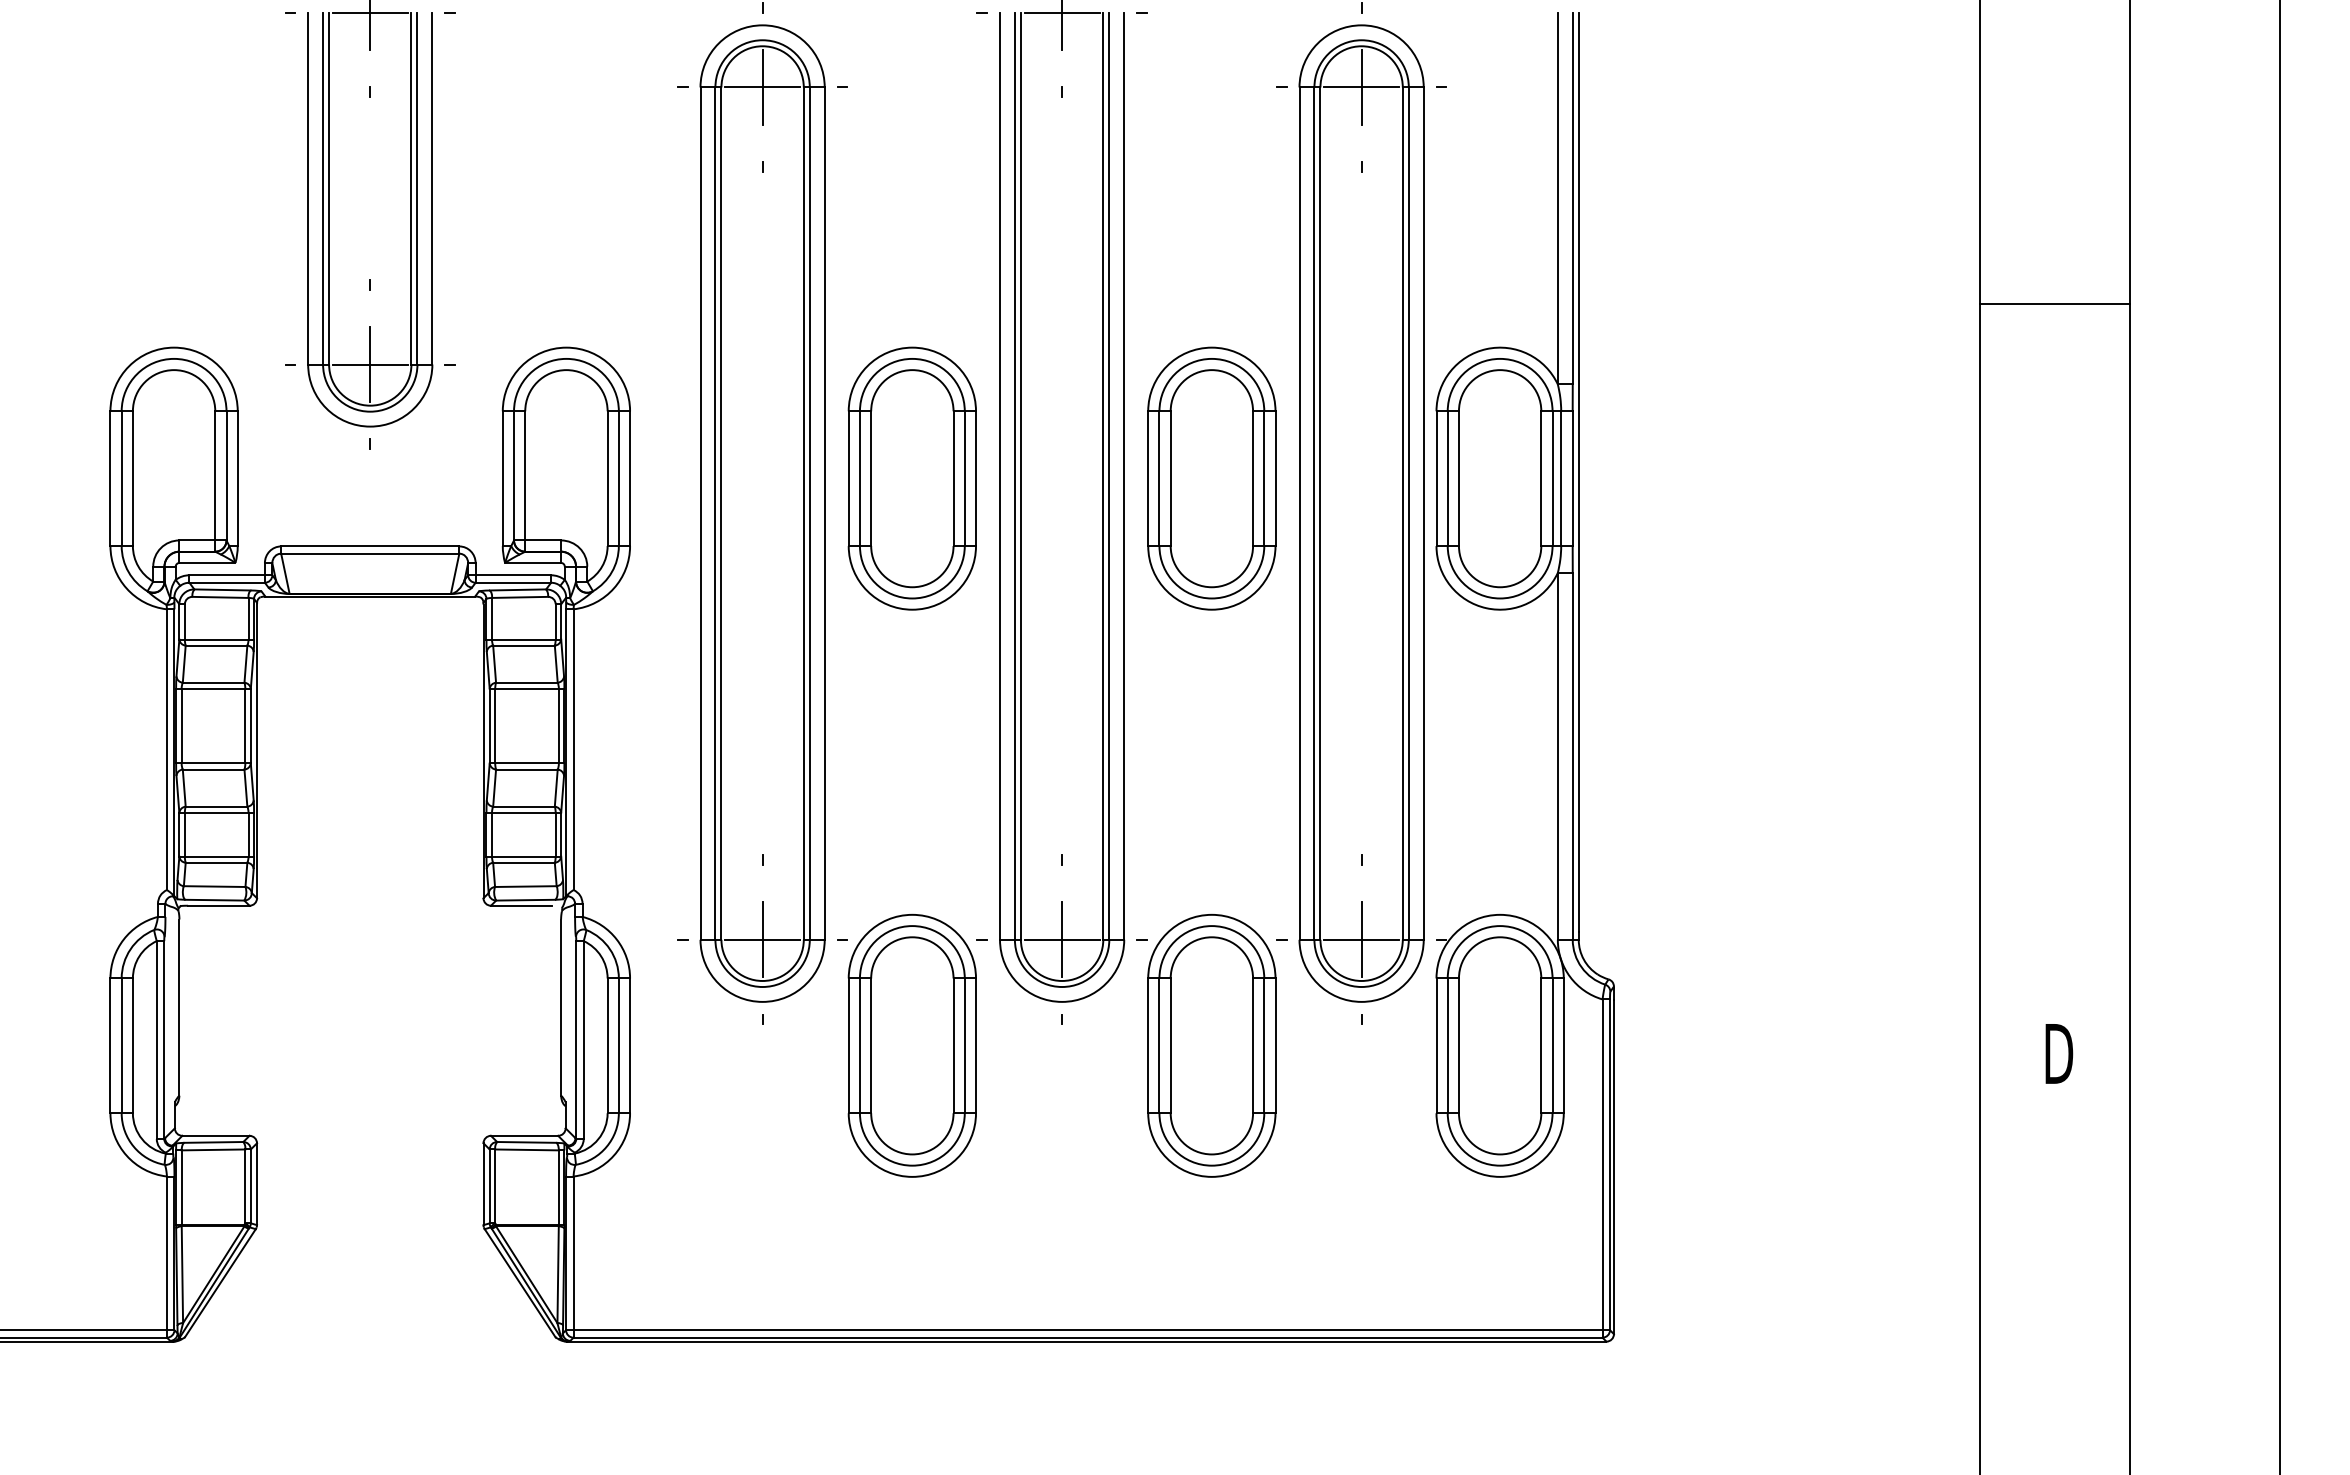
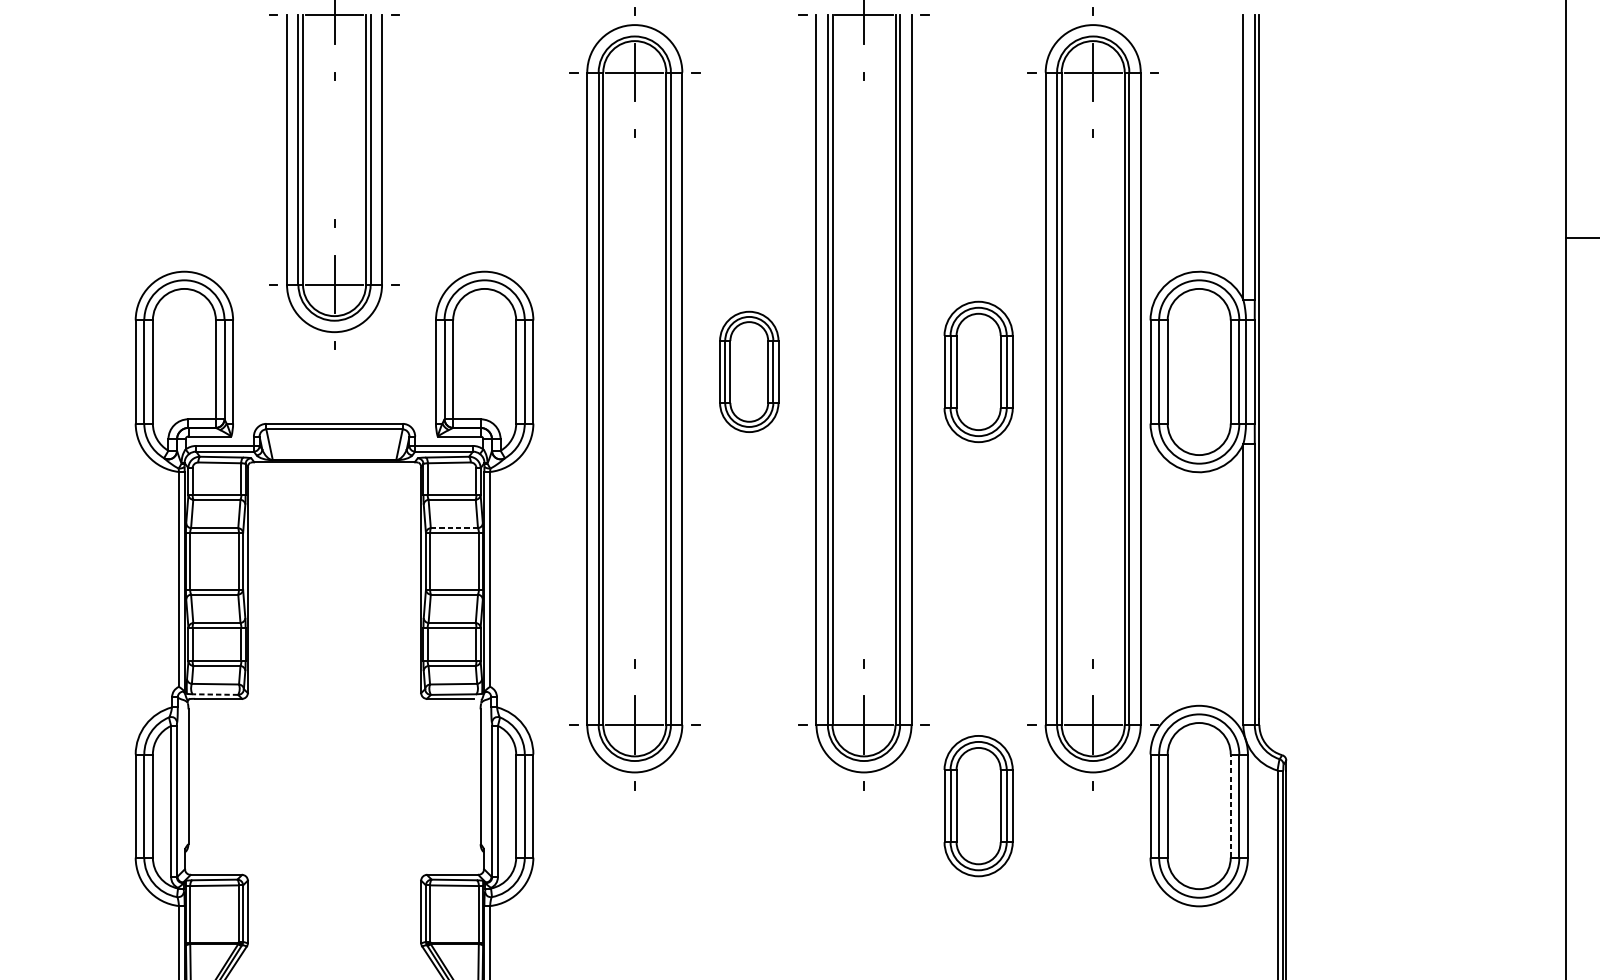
part: (911, 478) -> (748, 371), size x0.6
part: (1211, 478) -> (978, 371), size x0.7
line: (526, 682) -> (454, 527), solid -> dashed
line: (214, 900) -> (215, 694), solid -> dashed
part: (911, 1045) -> (748, 805), removed
part: (1211, 1045) -> (978, 805), size x0.7
line: (1541, 1045) -> (1230, 805), solid -> dashed

